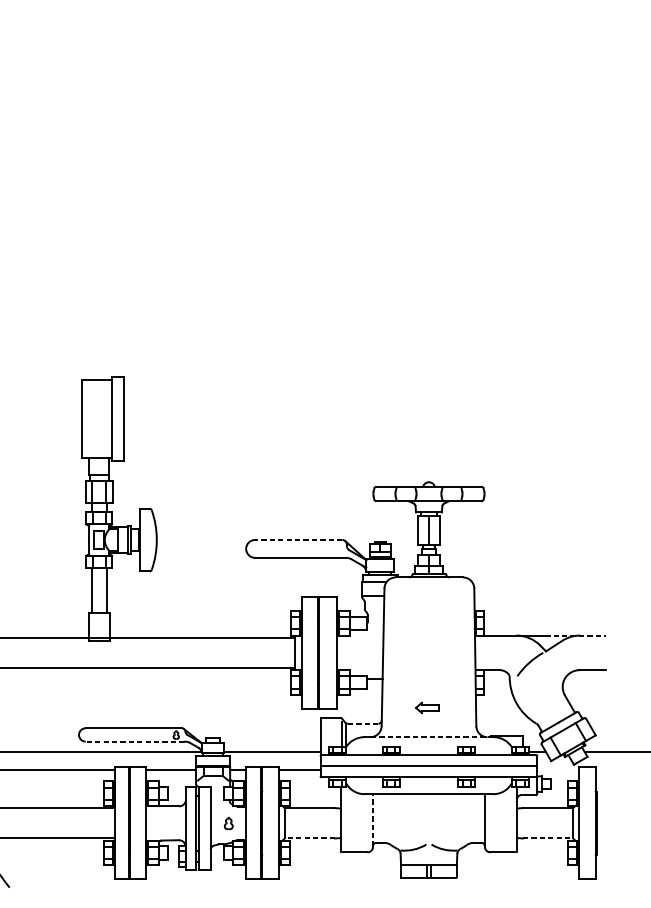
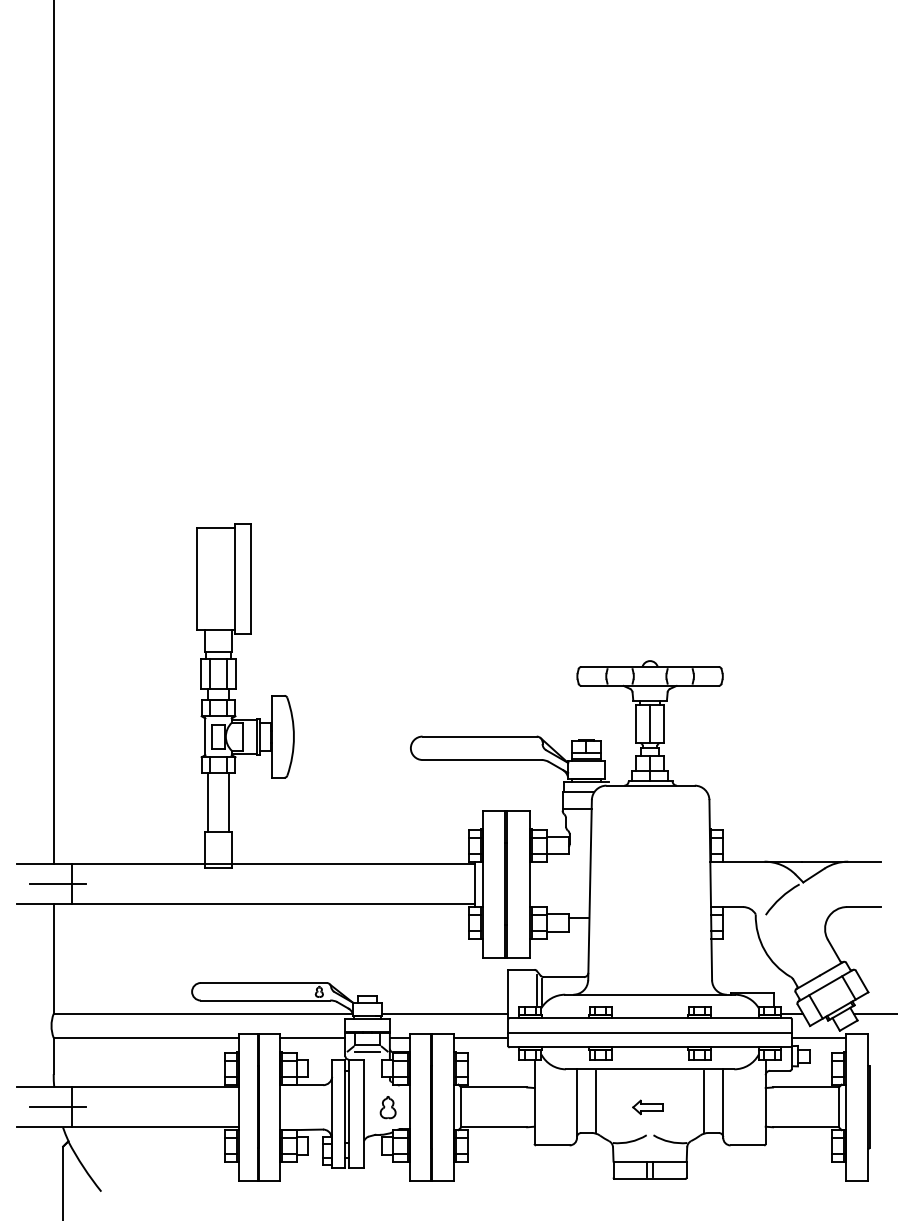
line: (298, 539) -> (479, 736), dashed -> solid
line: (575, 635) -> (841, 861), dashed -> solid
part: (426, 707) -> (647, 1107), moved
line: (363, 724) -> (564, 977), dashed -> solid
line: (432, 737) -> (654, 994), dashed -> solid
line: (135, 741) -> (265, 1000), dashed -> solid
line: (558, 769) -> (819, 1037), added
line: (213, 780) -> (367, 1051), added
line: (388, 818) -> (596, 1101), added
line: (469, 818) -> (703, 1101), added
line: (372, 820) -> (576, 1103), dashed -> solid
part: (228, 823) -> (387, 1107), size x1.43
line: (310, 838) -> (494, 1127), dashed -> solid
line: (547, 838) -> (805, 1127), dashed -> solid

